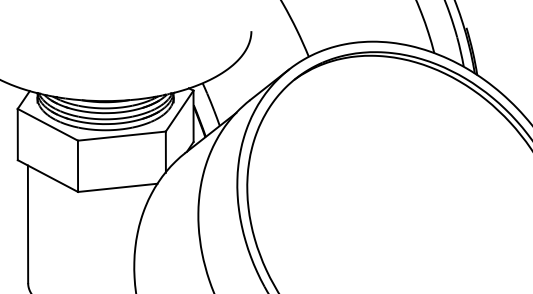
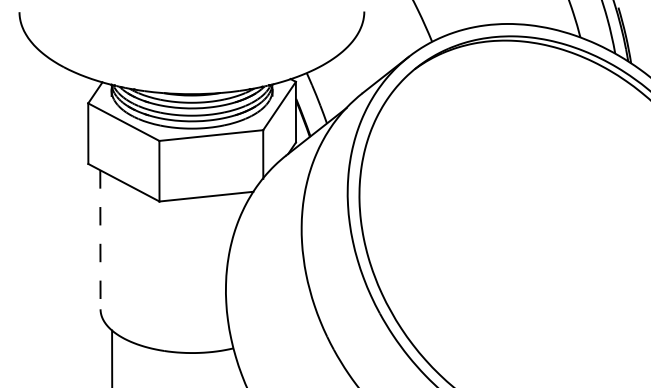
line: (28, 224) -> (100, 239), solid -> dashed

